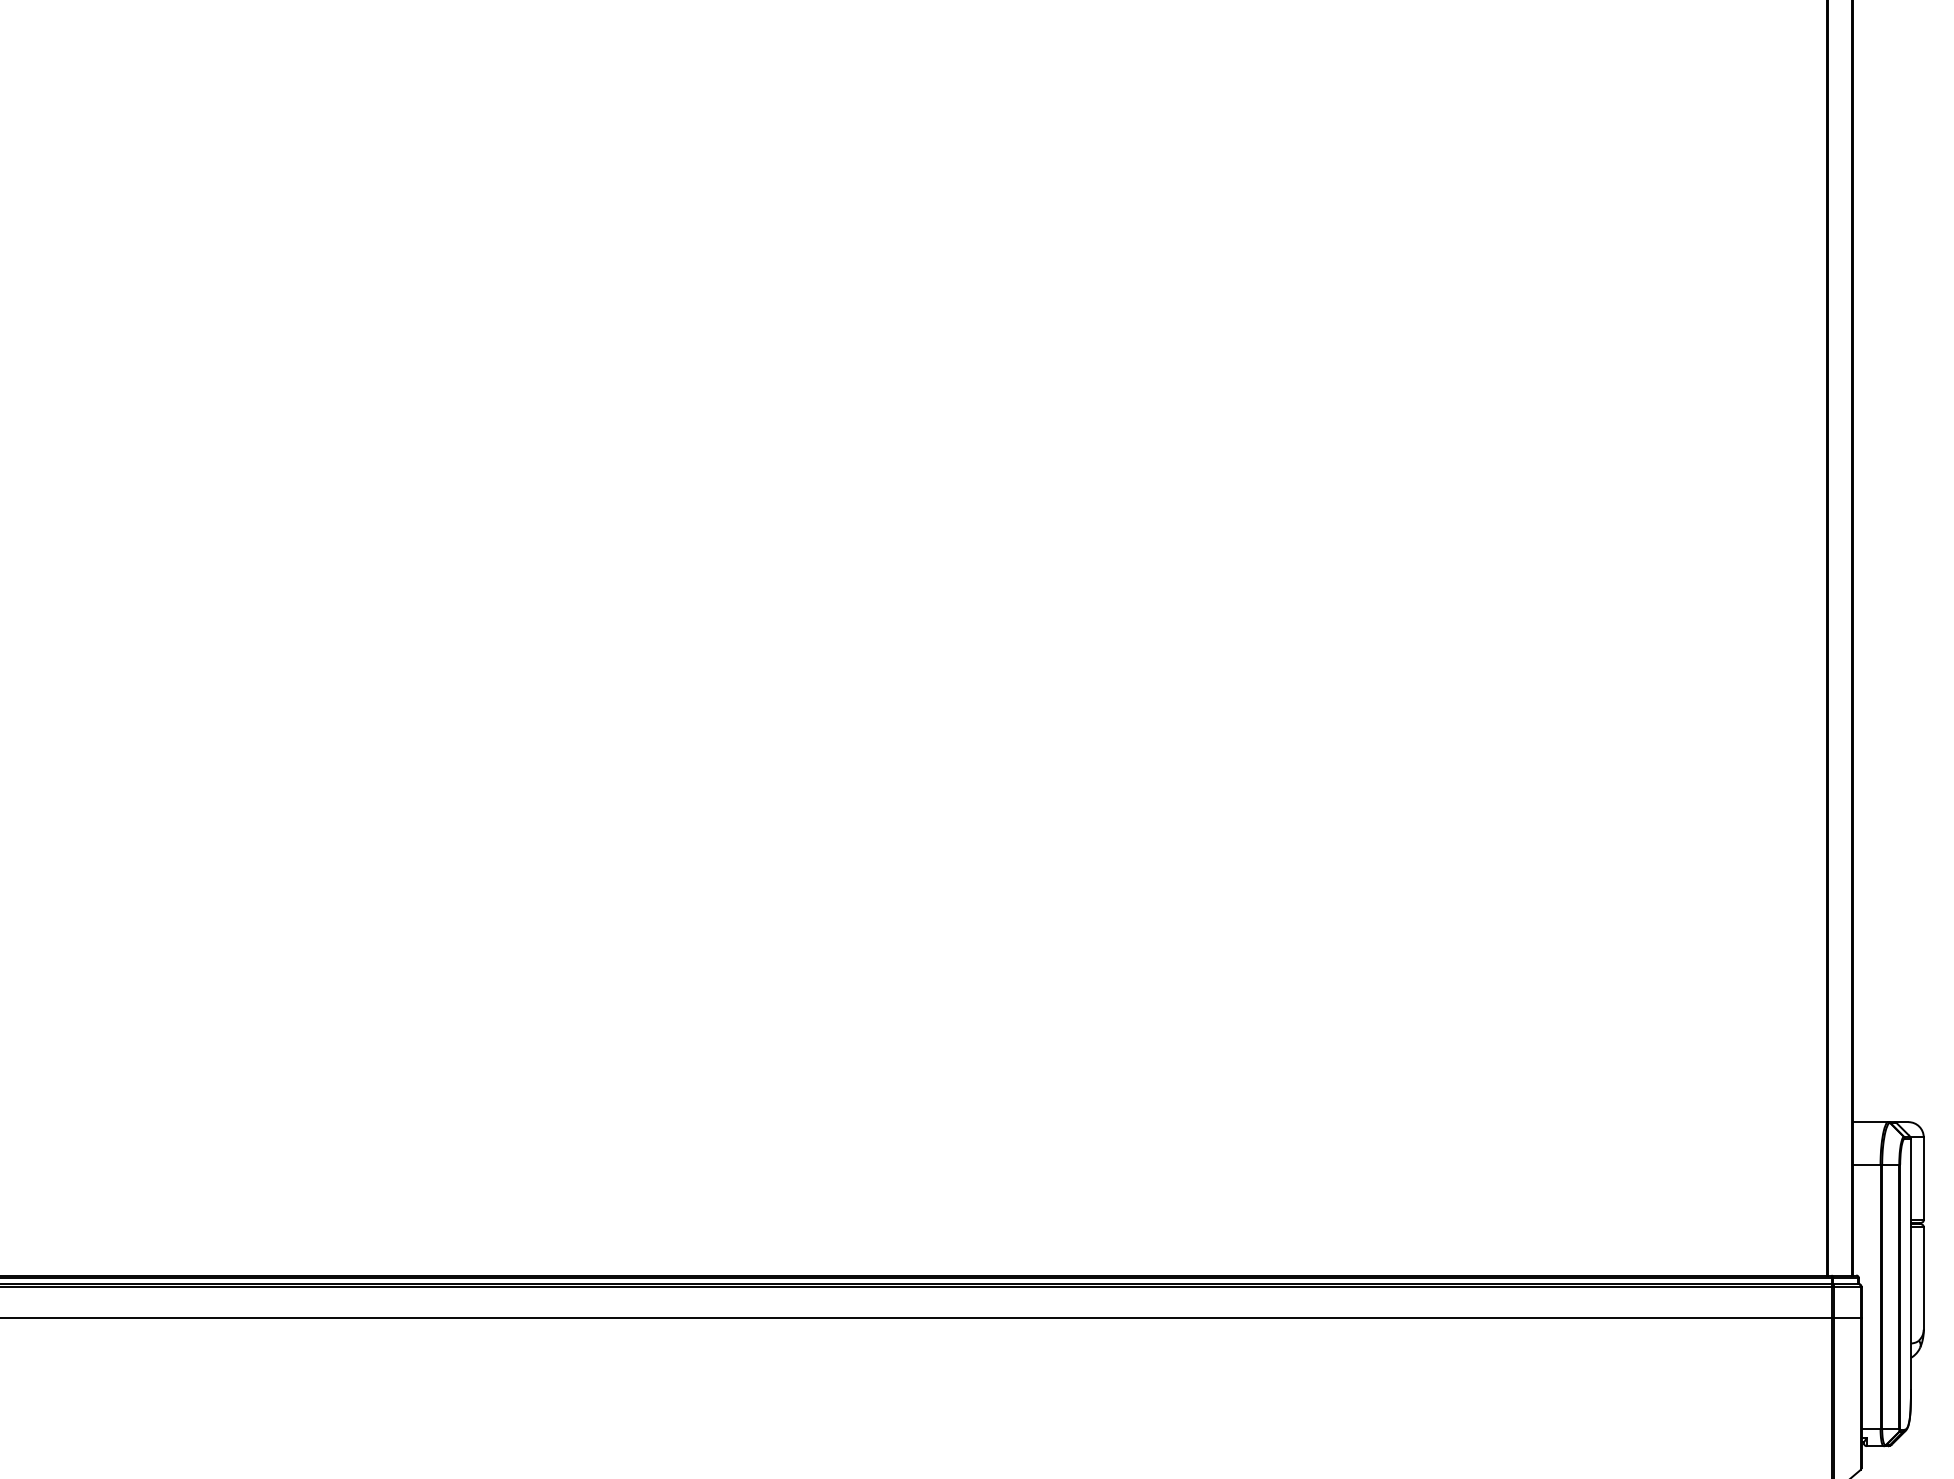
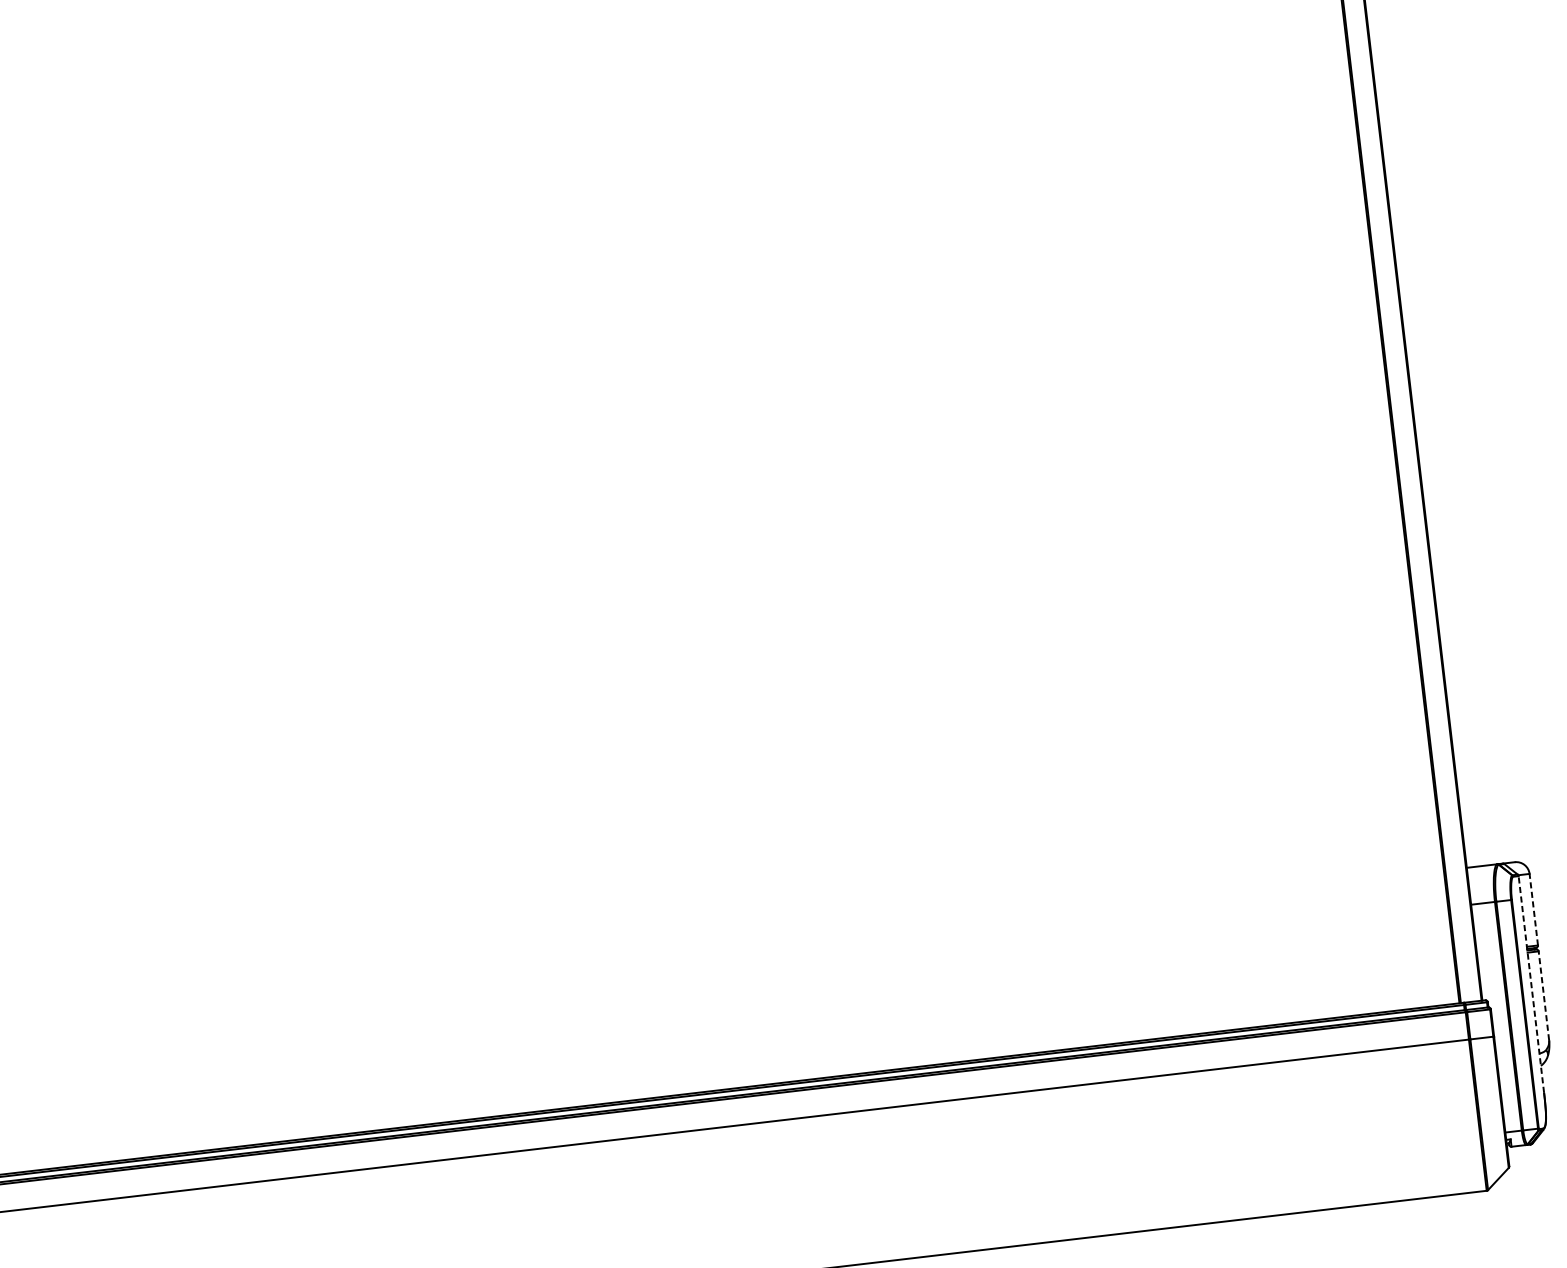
line: (1923, 1178) -> (1533, 909), solid -> dashed
line: (1911, 1263) -> (1531, 984), solid -> dashed
line: (1923, 1277) -> (1543, 995), solid -> dashed

